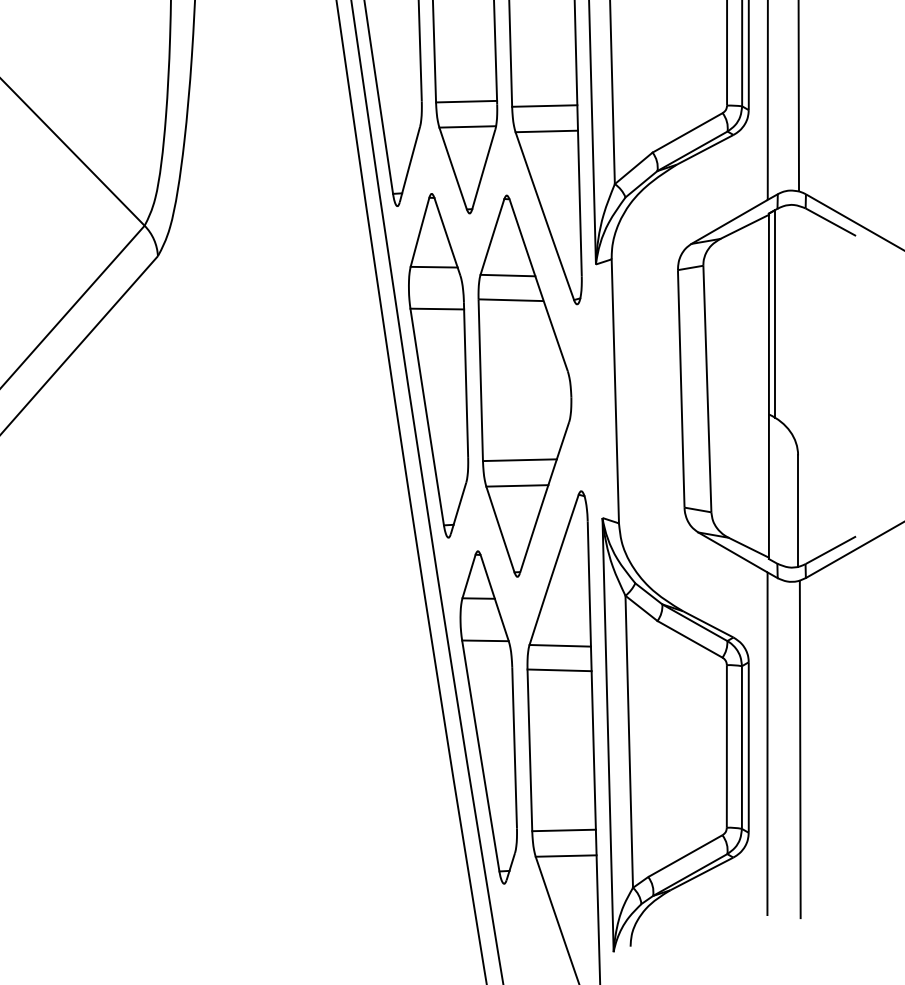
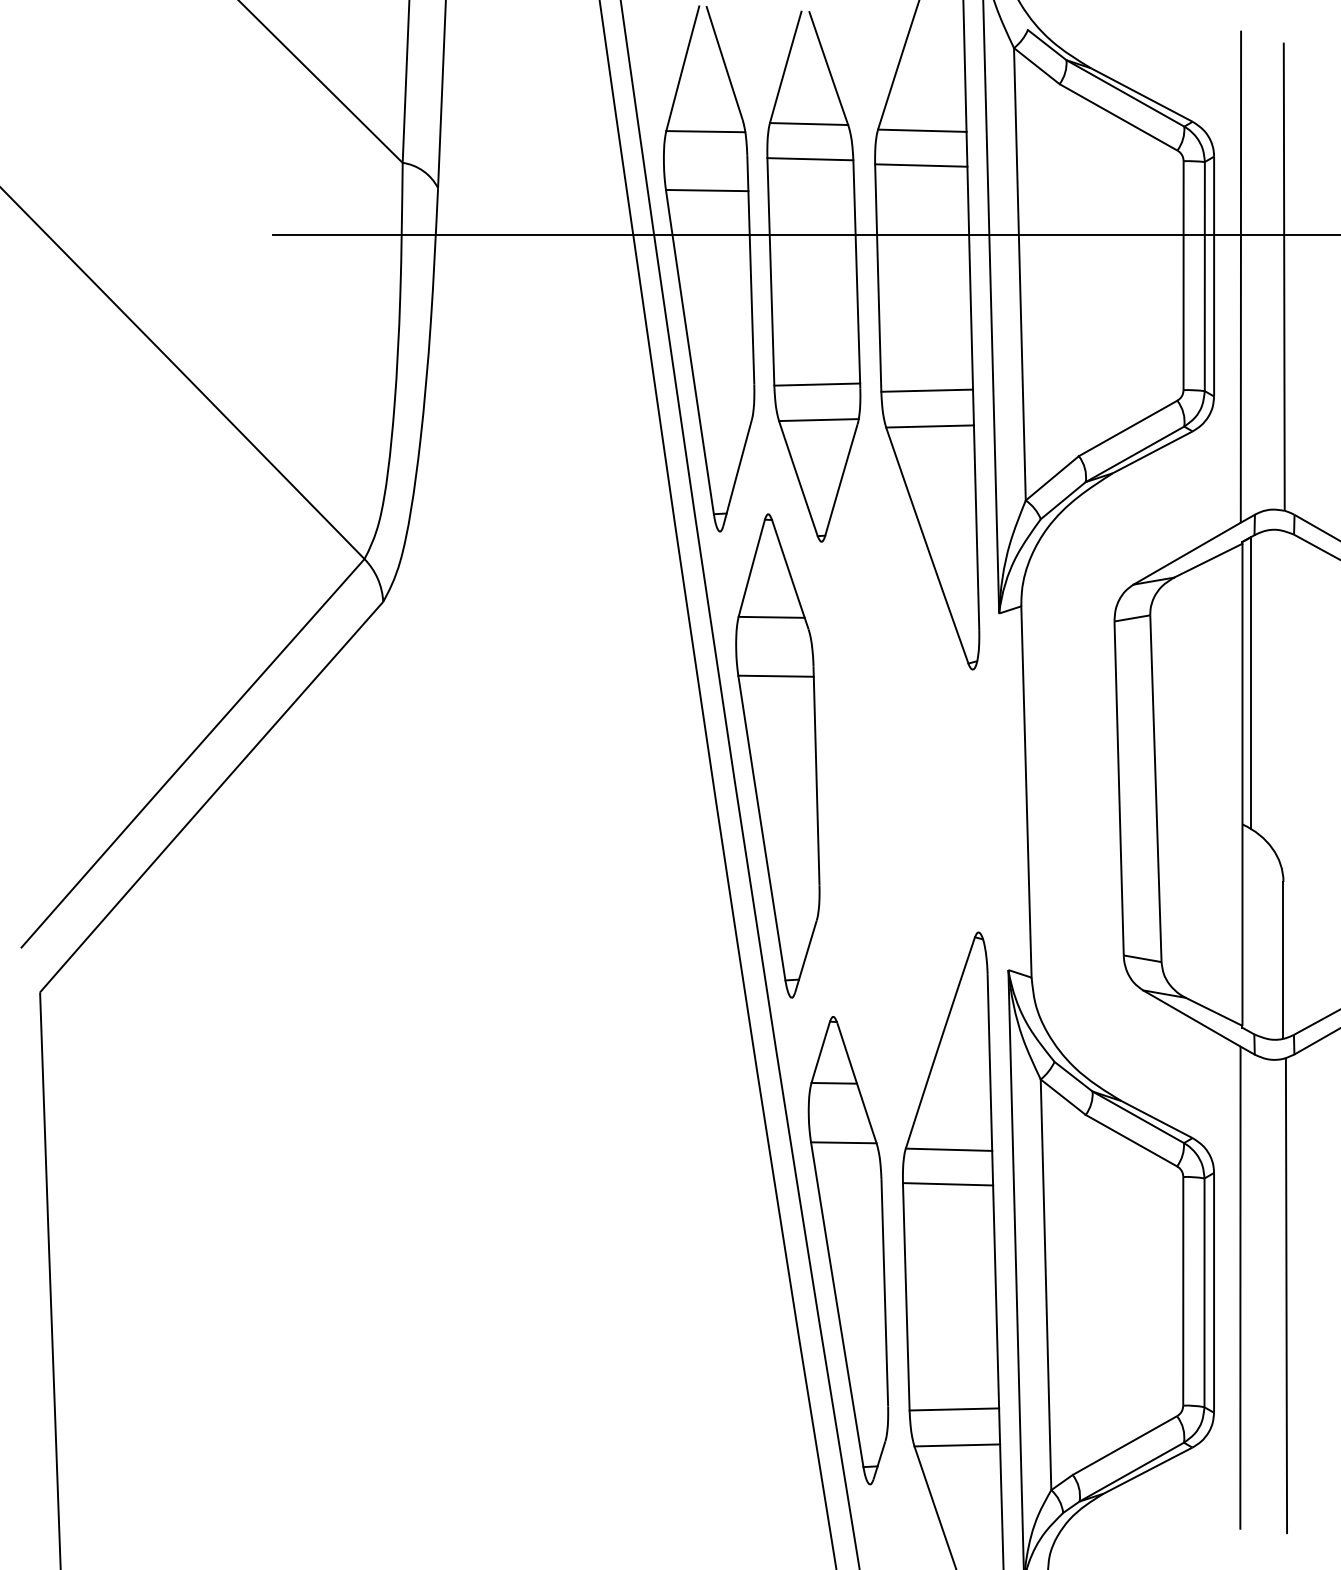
part: (525, 386) -> (899, 784), removed

